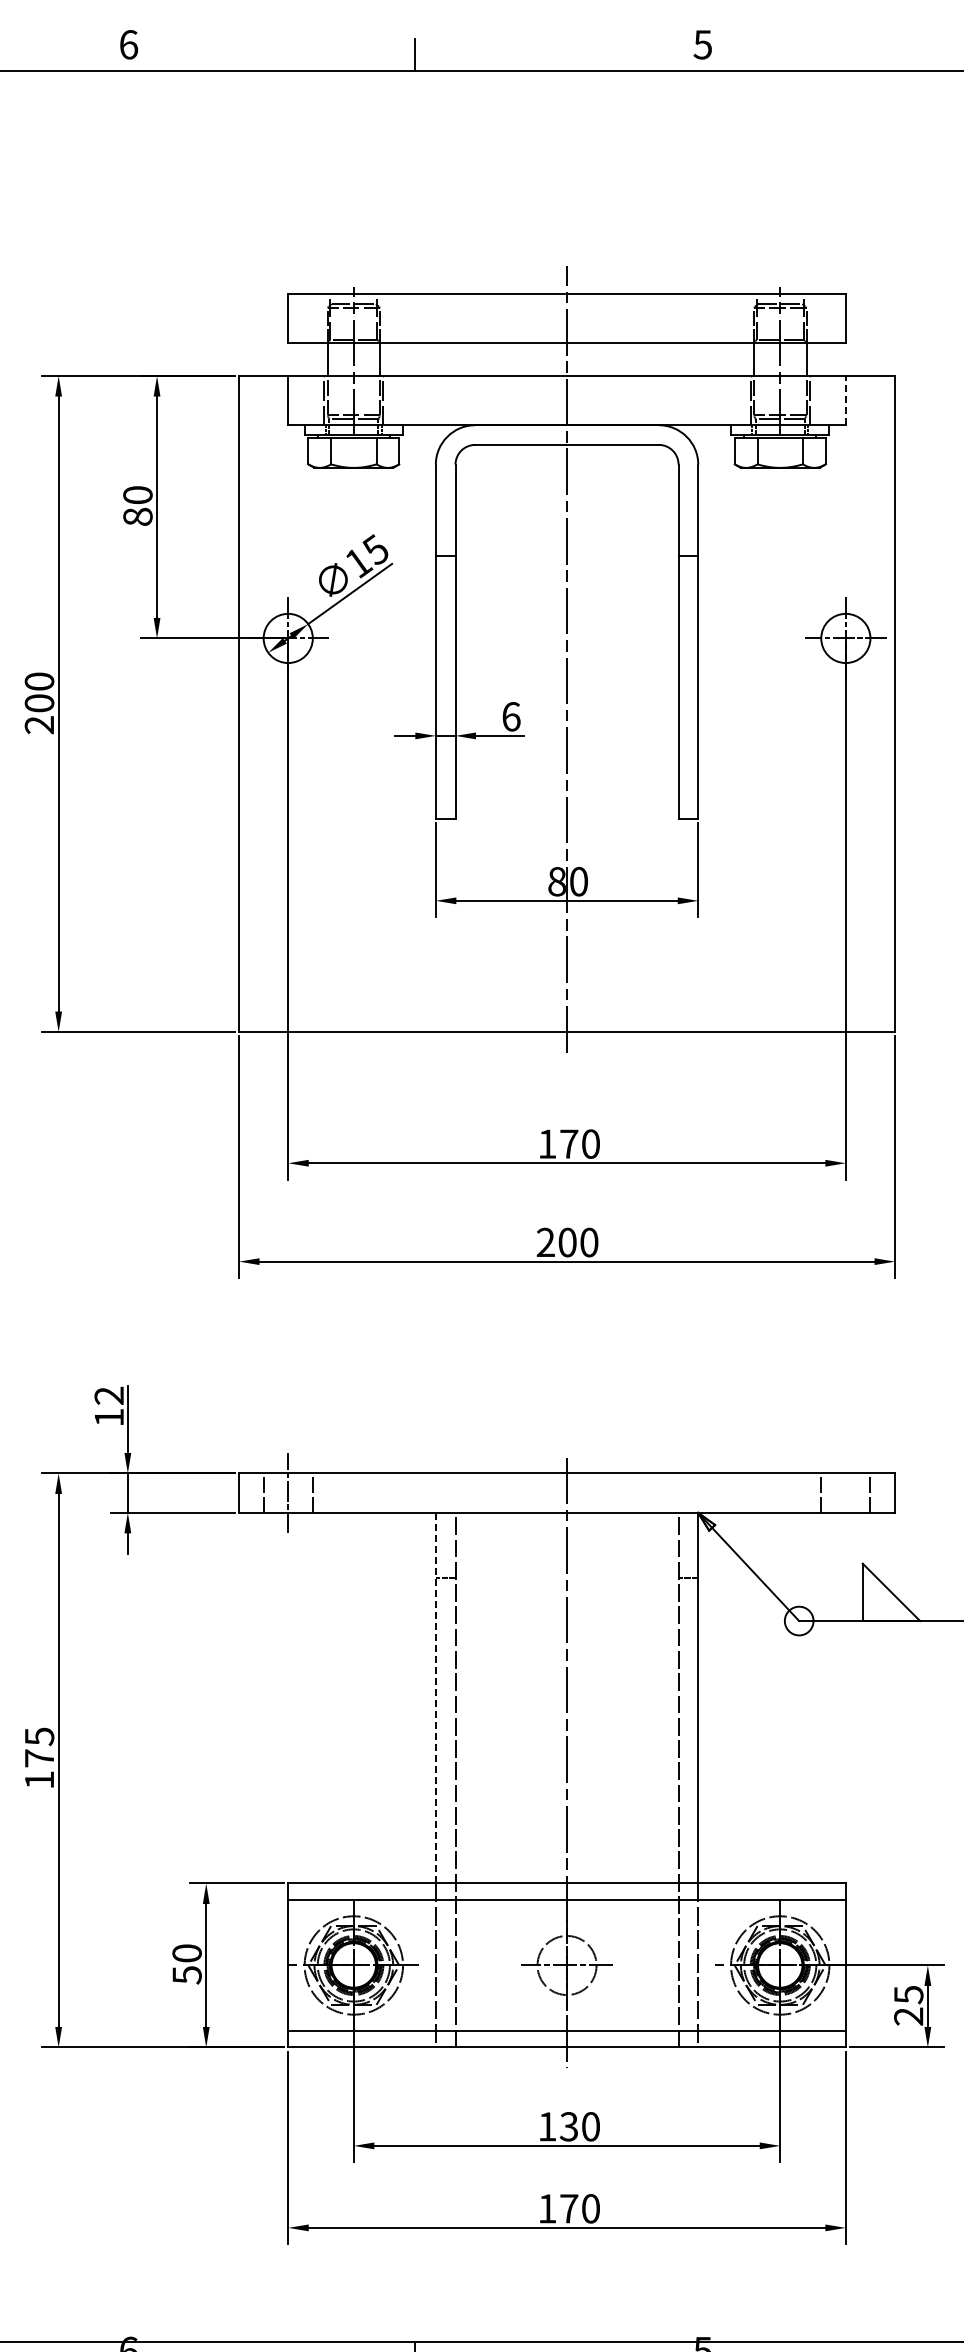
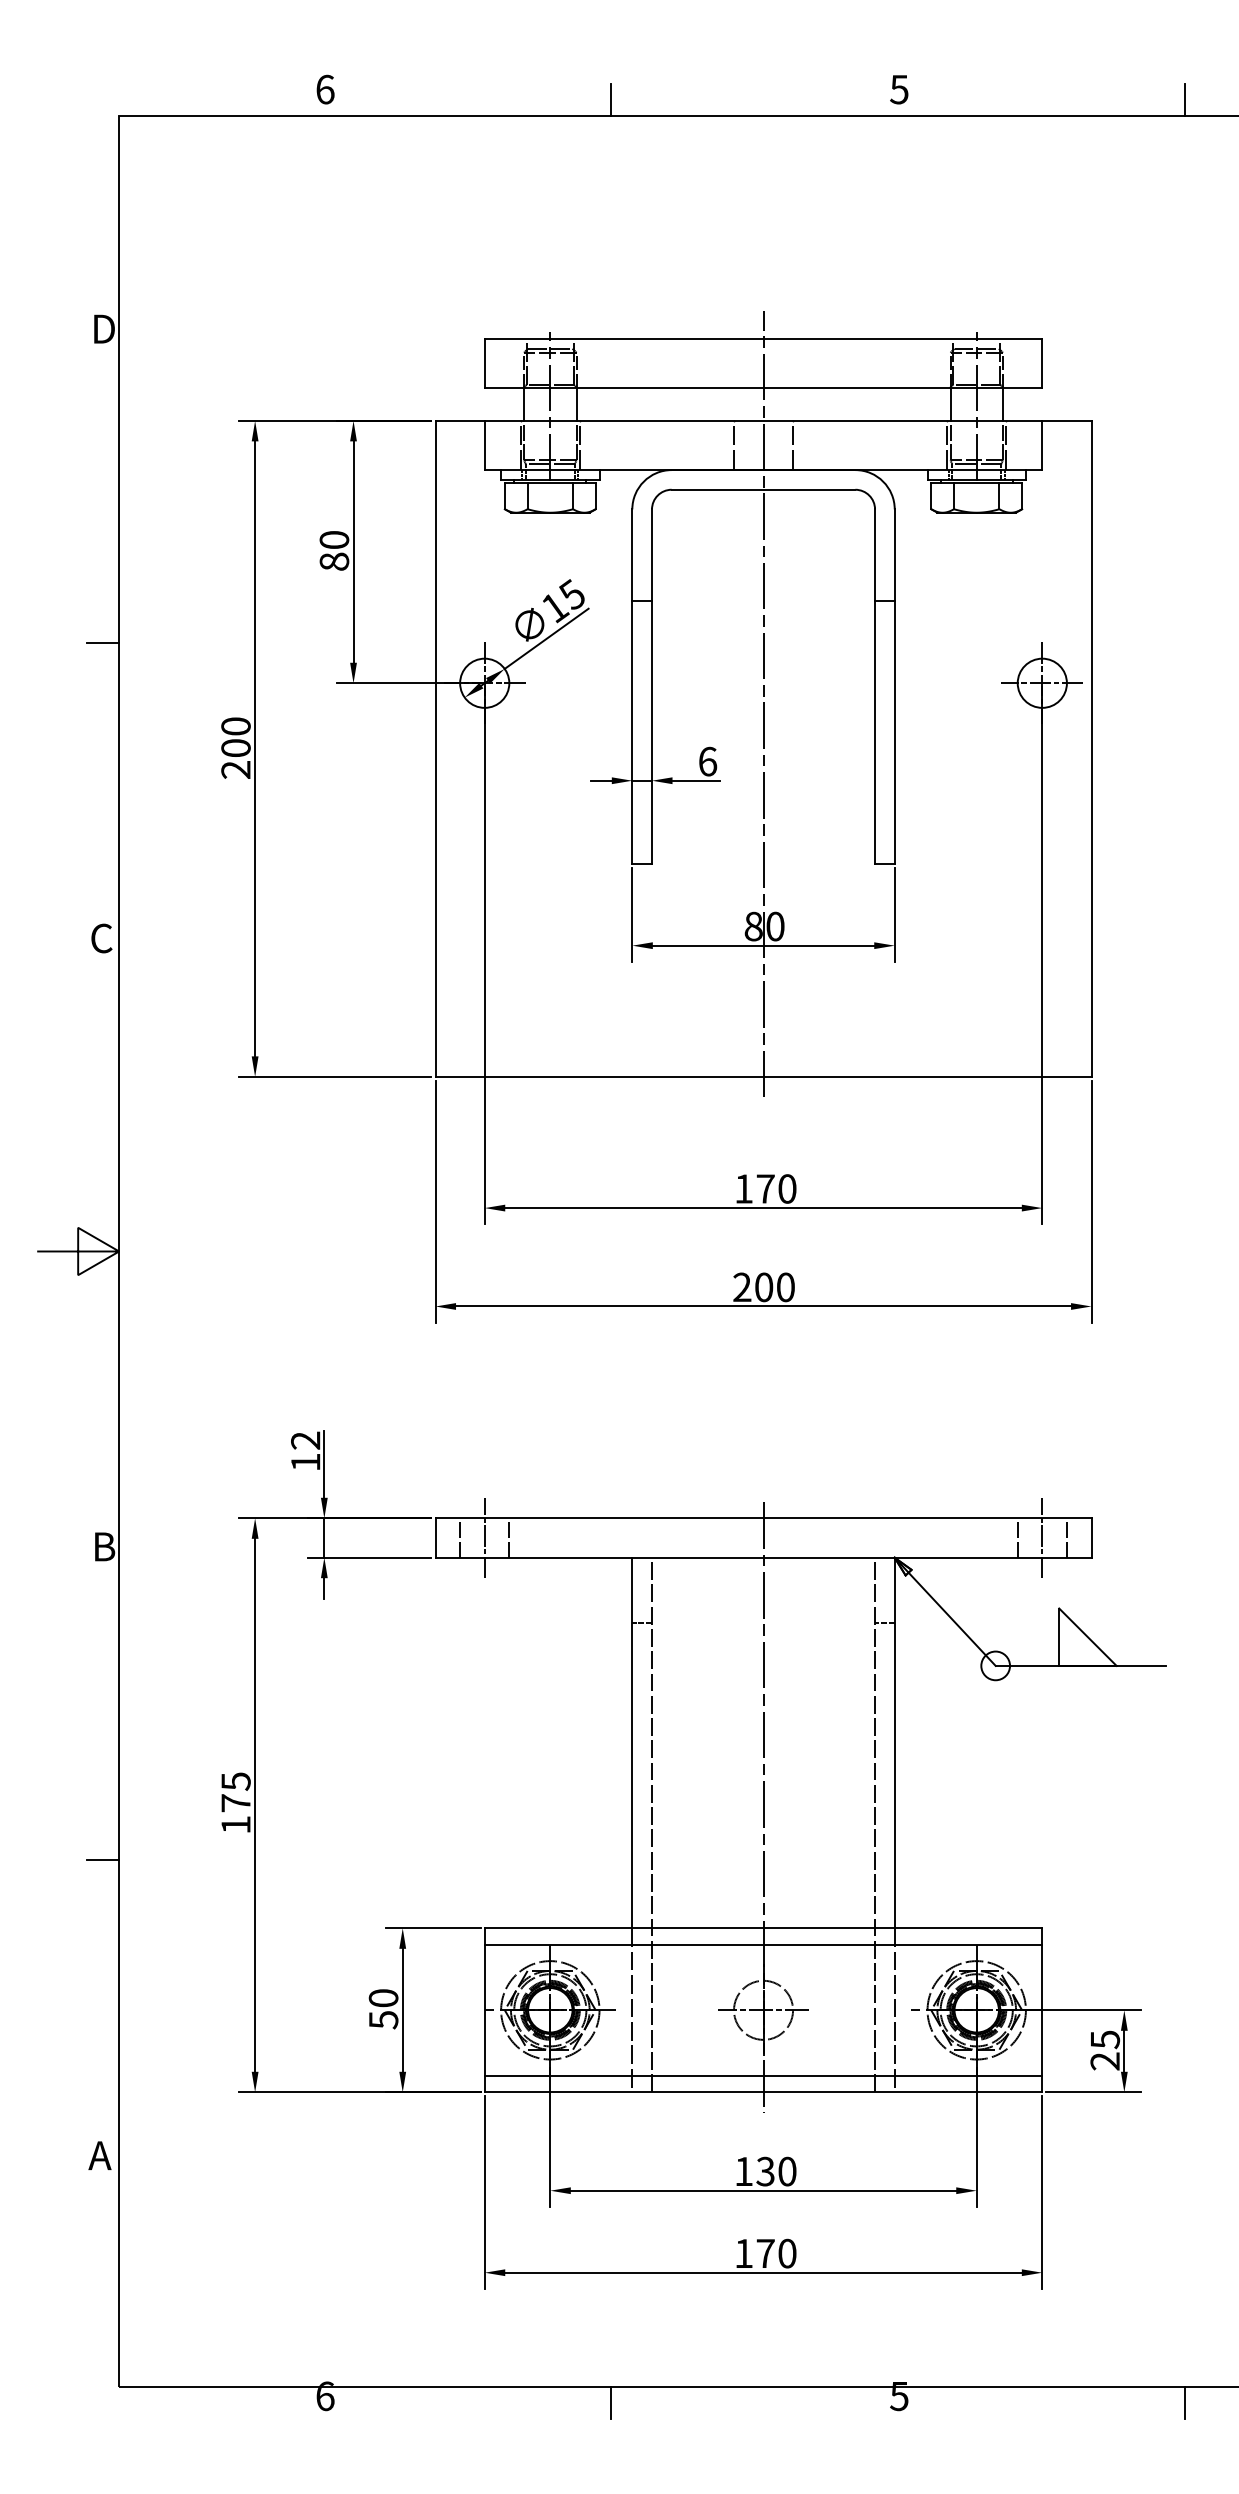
line: (538, 400) -> (734, 445), added
line: (597, 400) -> (793, 445), added
line: (846, 400) -> (1042, 445), dashed -> solid
line: (846, 1492) -> (1042, 1537), added
line: (436, 1698) -> (632, 1743), dashed -> solid

